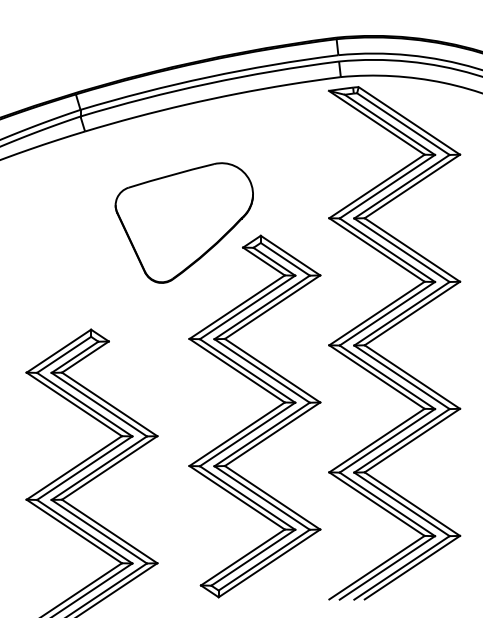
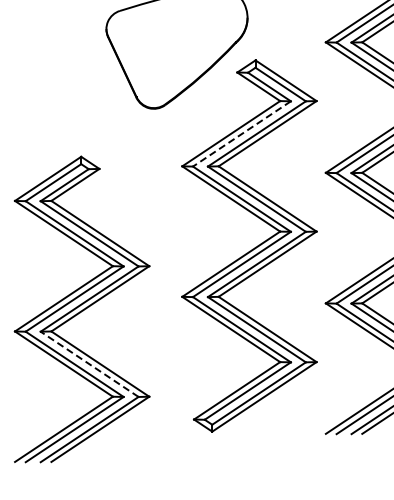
line: (247, 307) -> (241, 134), solid -> dashed
line: (98, 531) -> (88, 364), solid -> dashed

